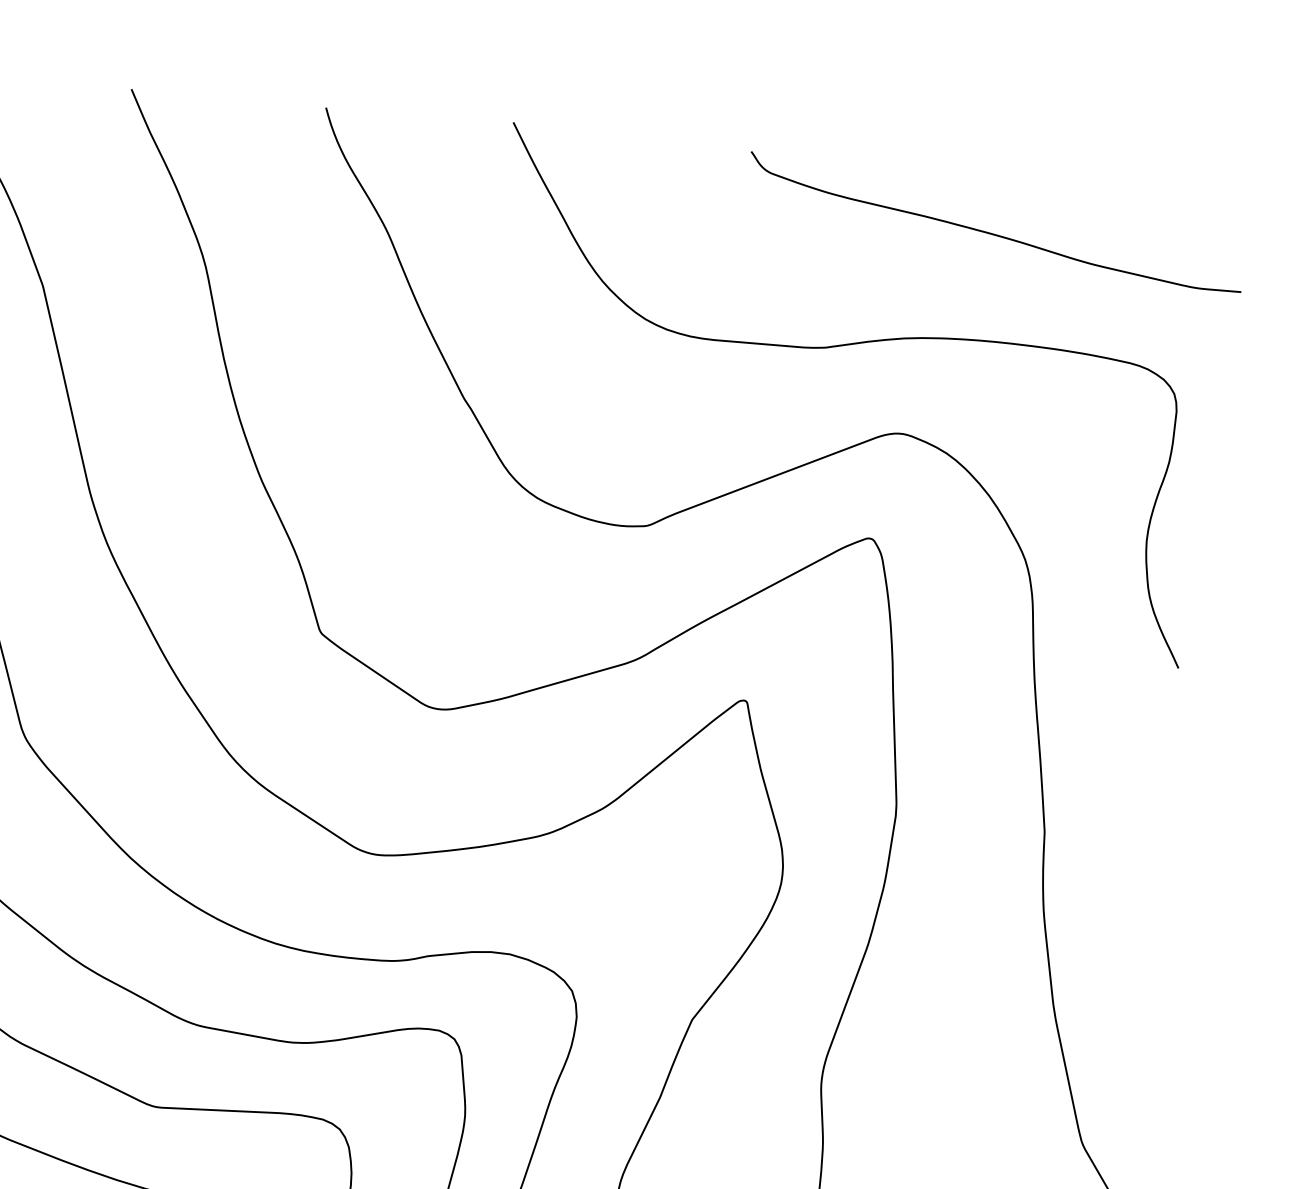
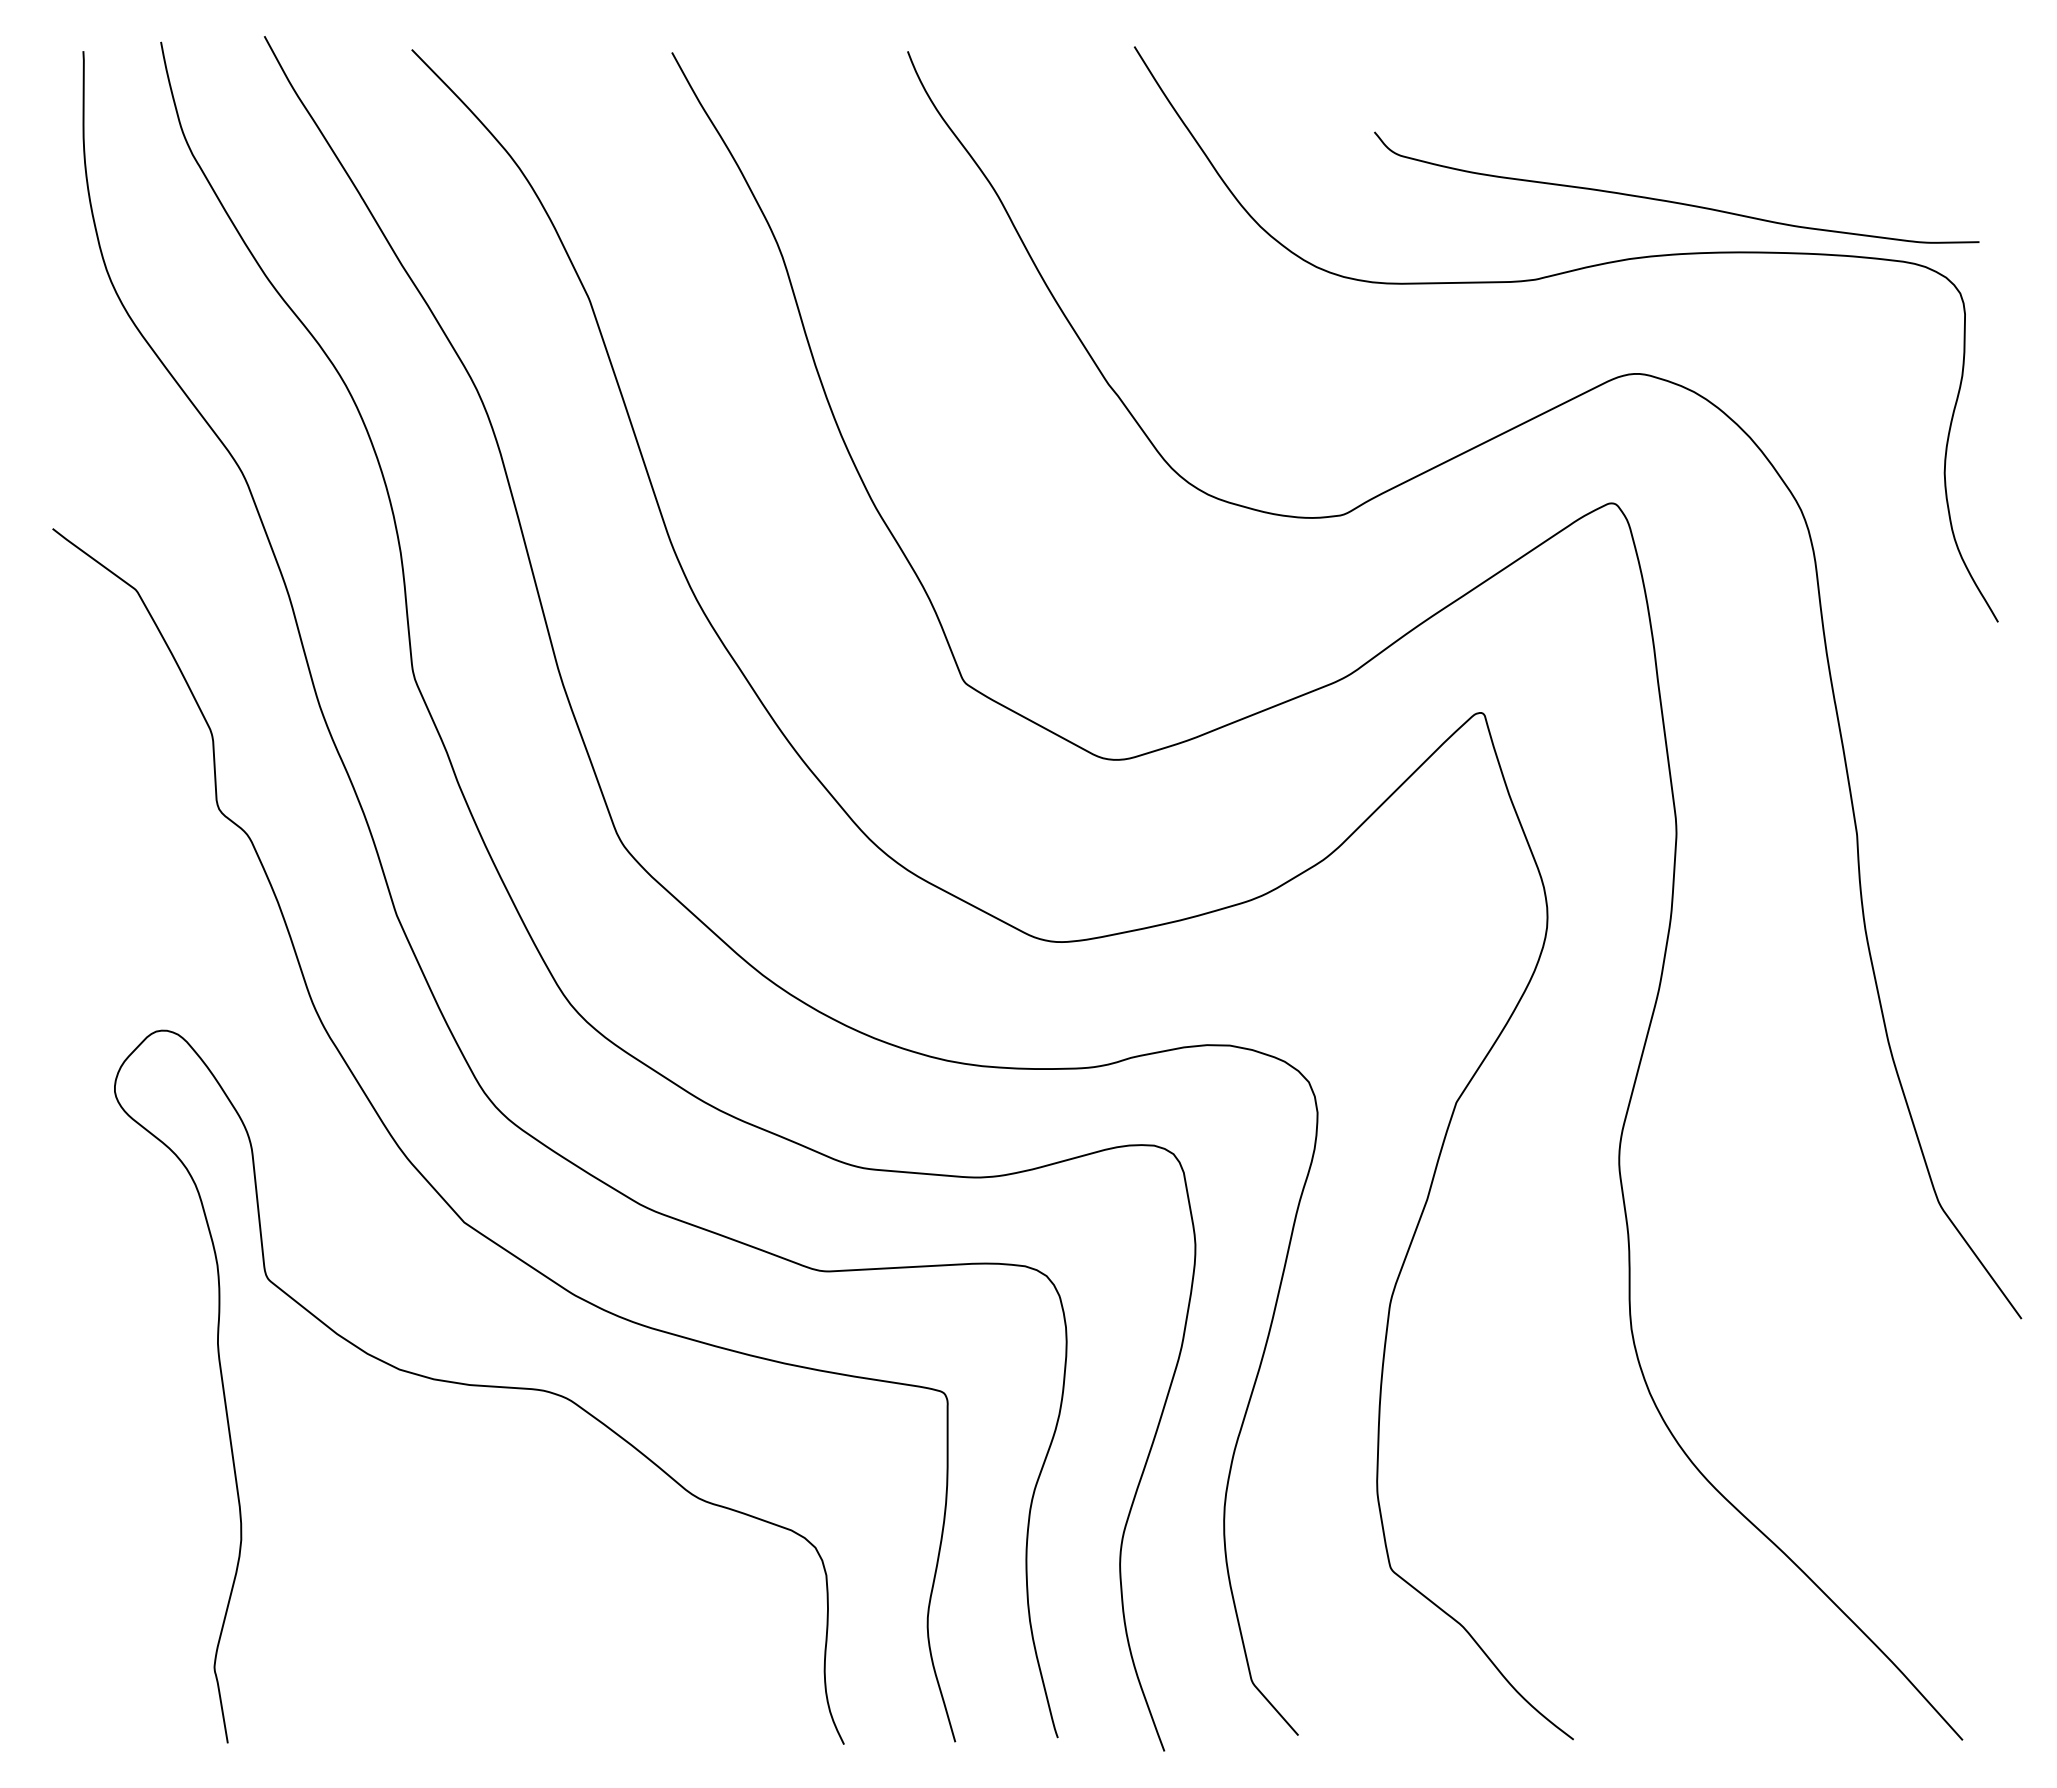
curve: (993, 233) -> (1675, 201), moved

